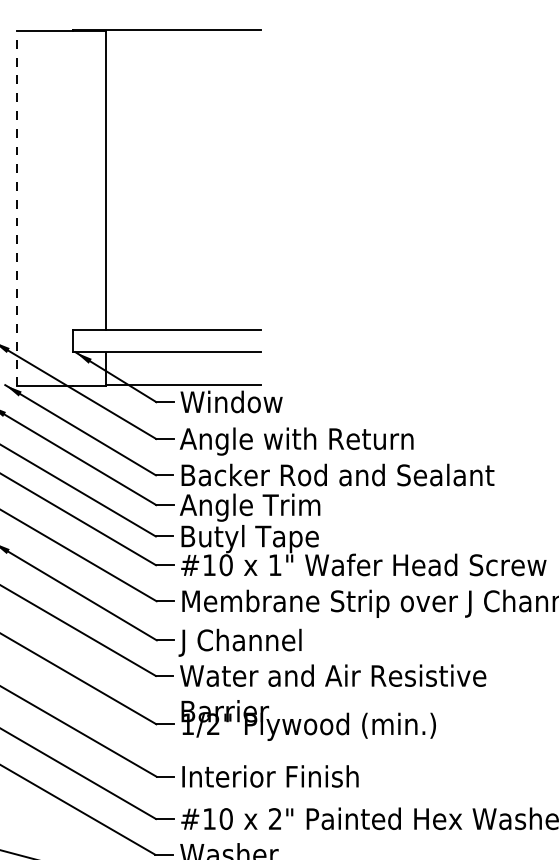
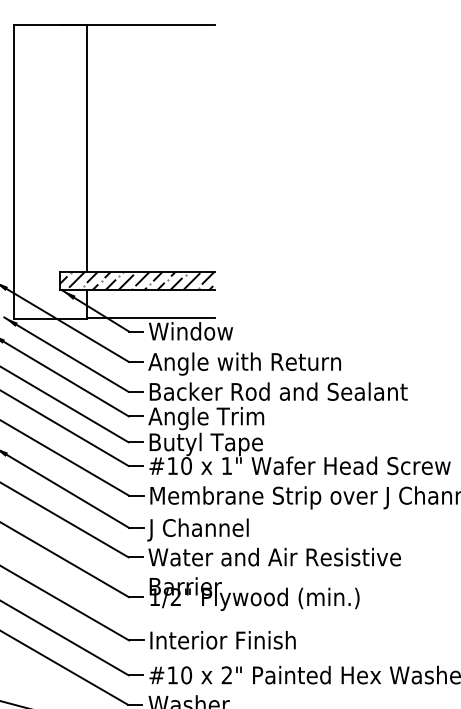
line: (17, 208) -> (14, 171), dashed -> solid
hatch: (166, 340) -> (137, 280), added

